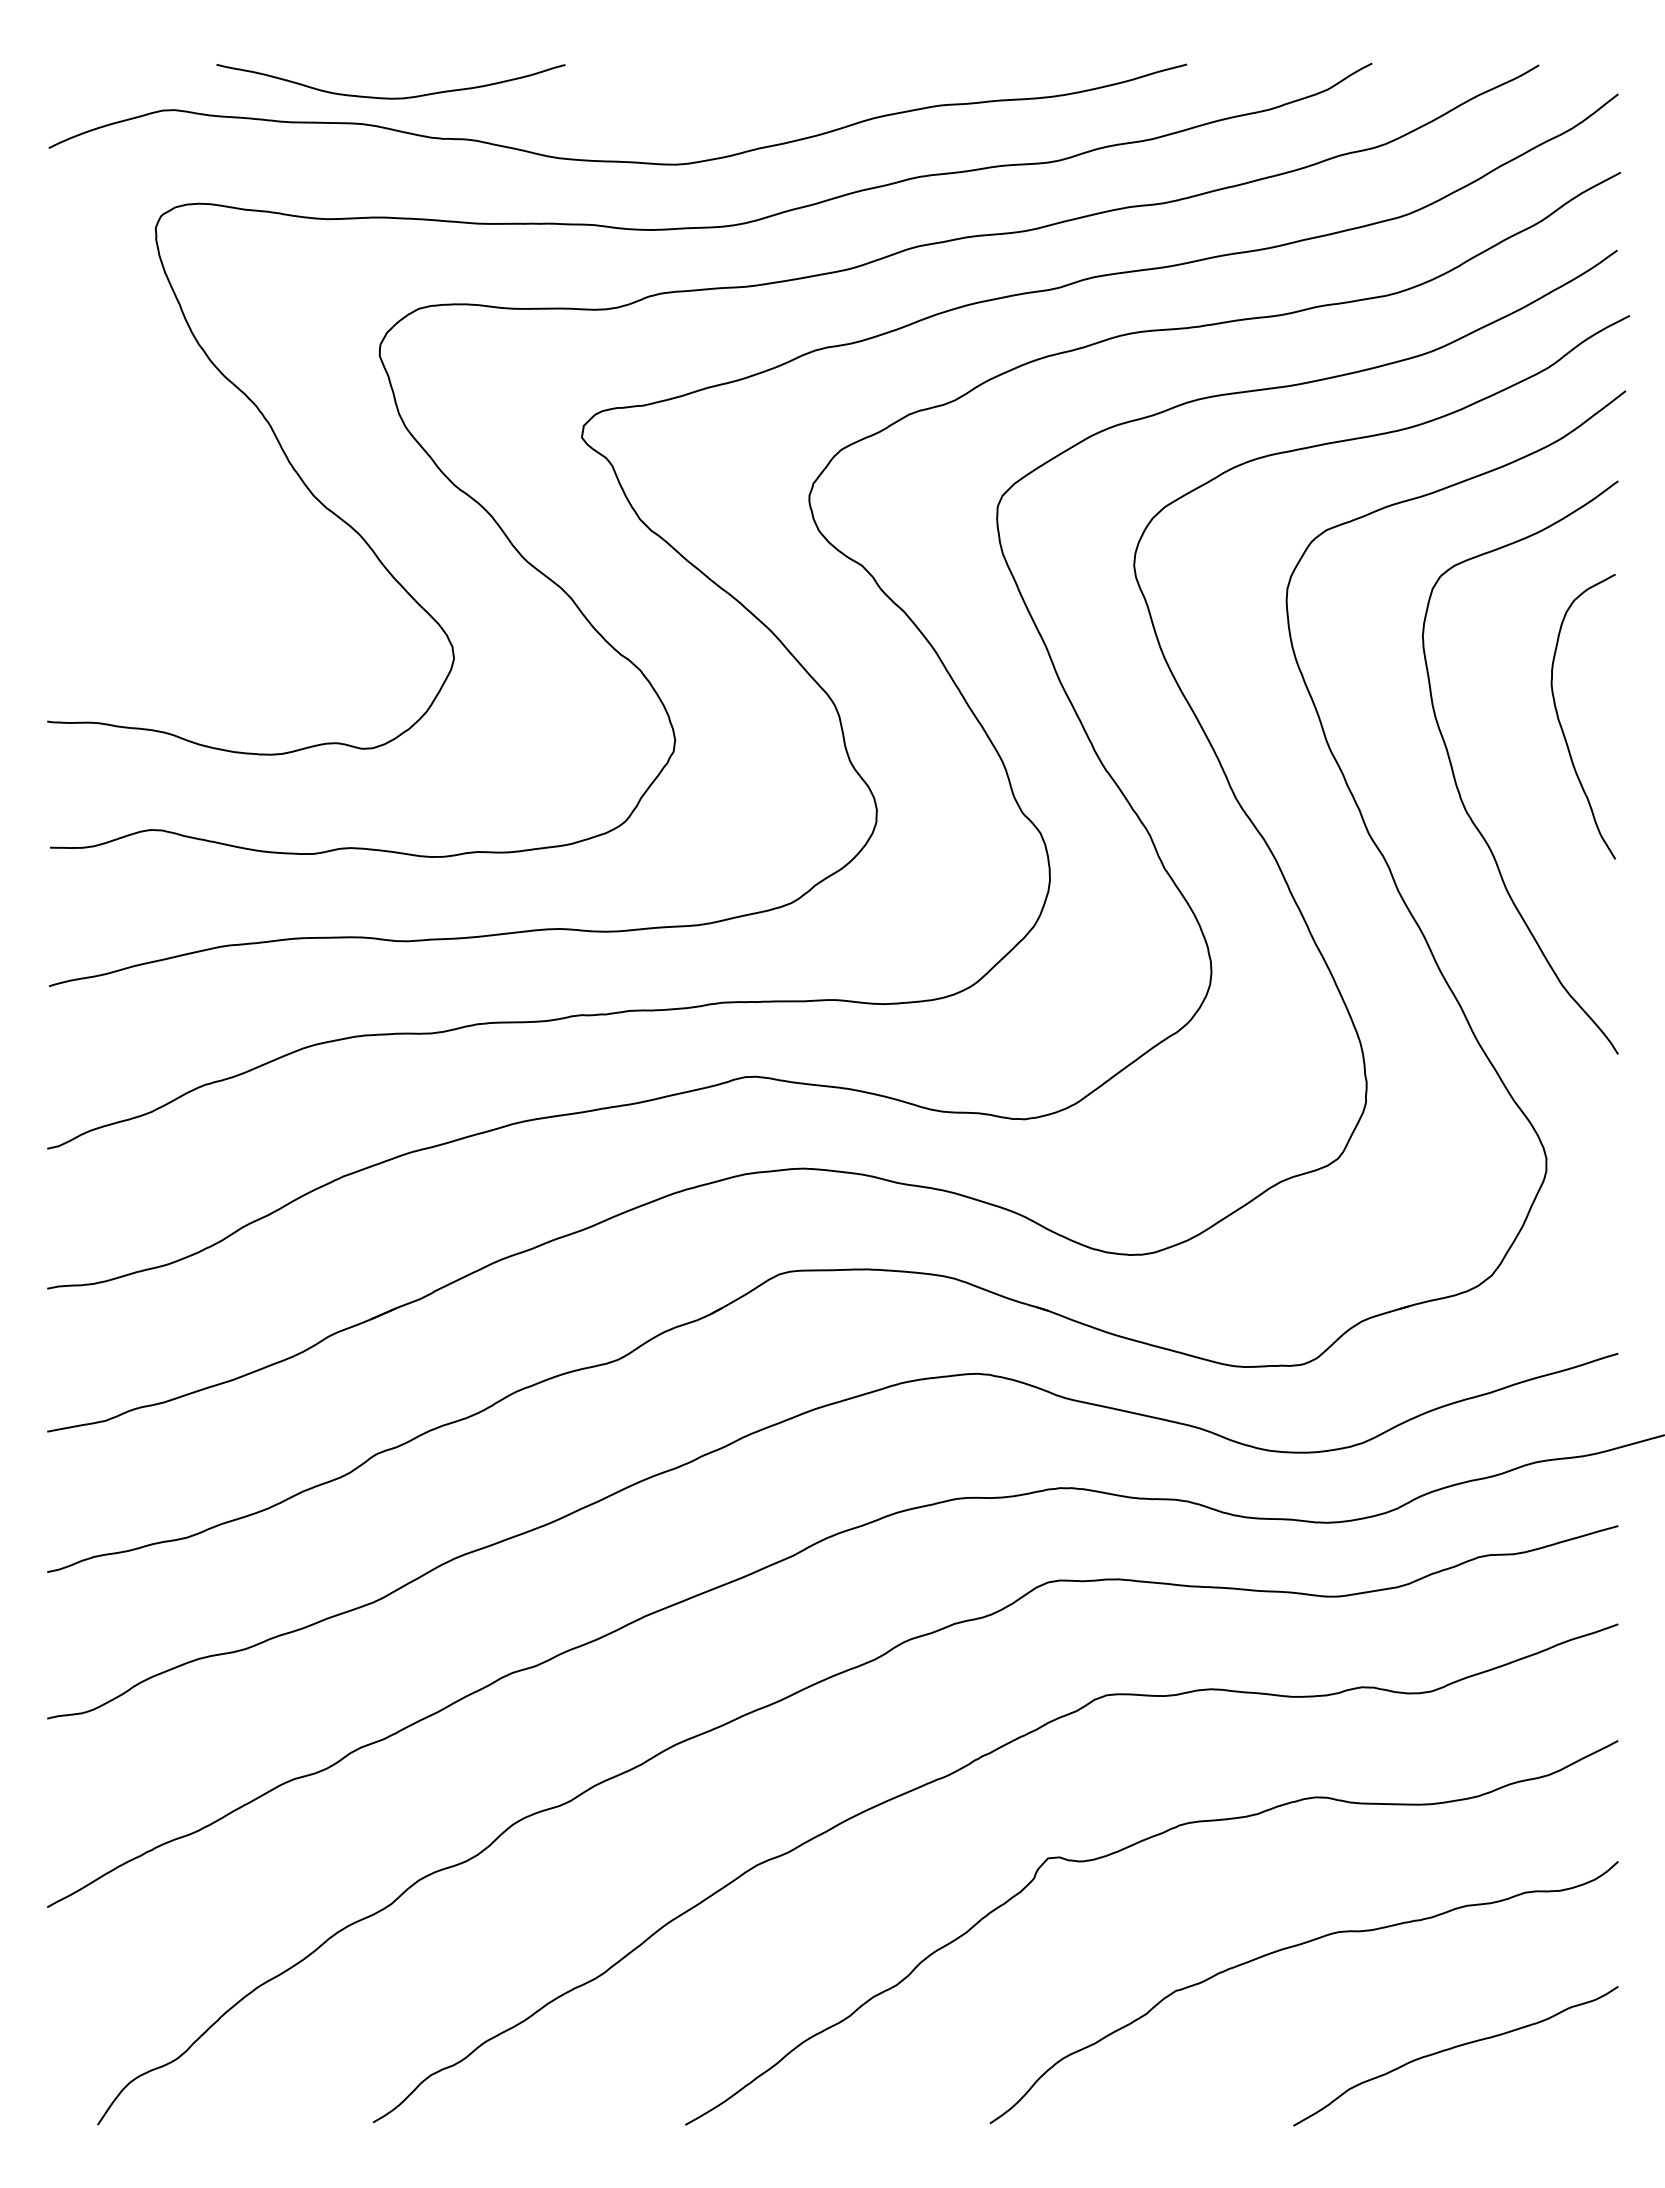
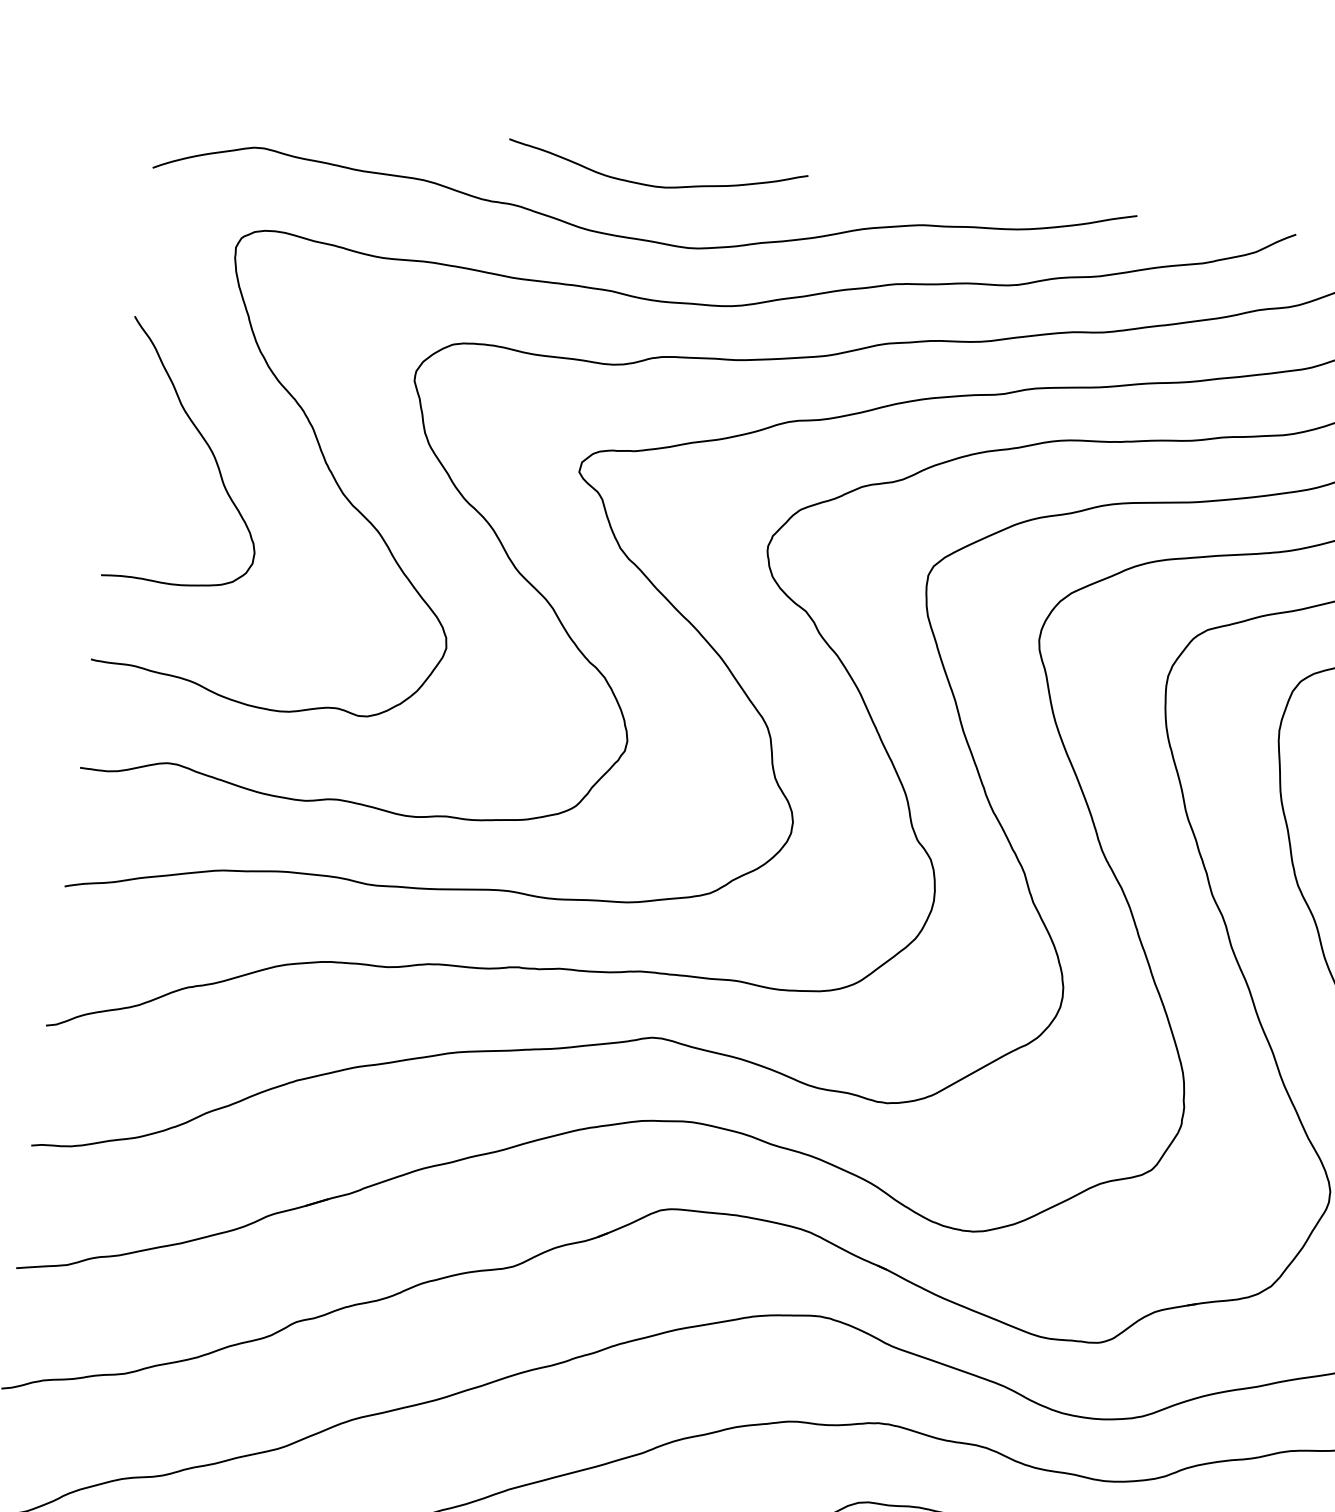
curve: (390, 97) -> (654, 185), moved
curve: (151, 460) -> (207, 446), added

